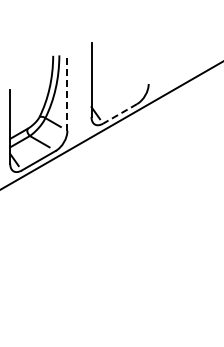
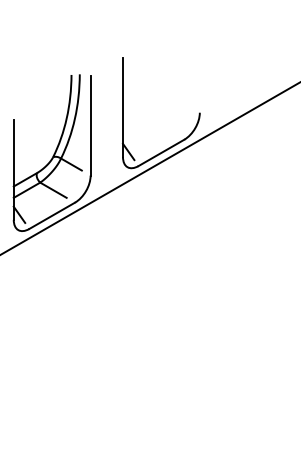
line: (67, 93) -> (90, 125), dashed -> solid
line: (120, 113) -> (161, 152), dashed -> solid

